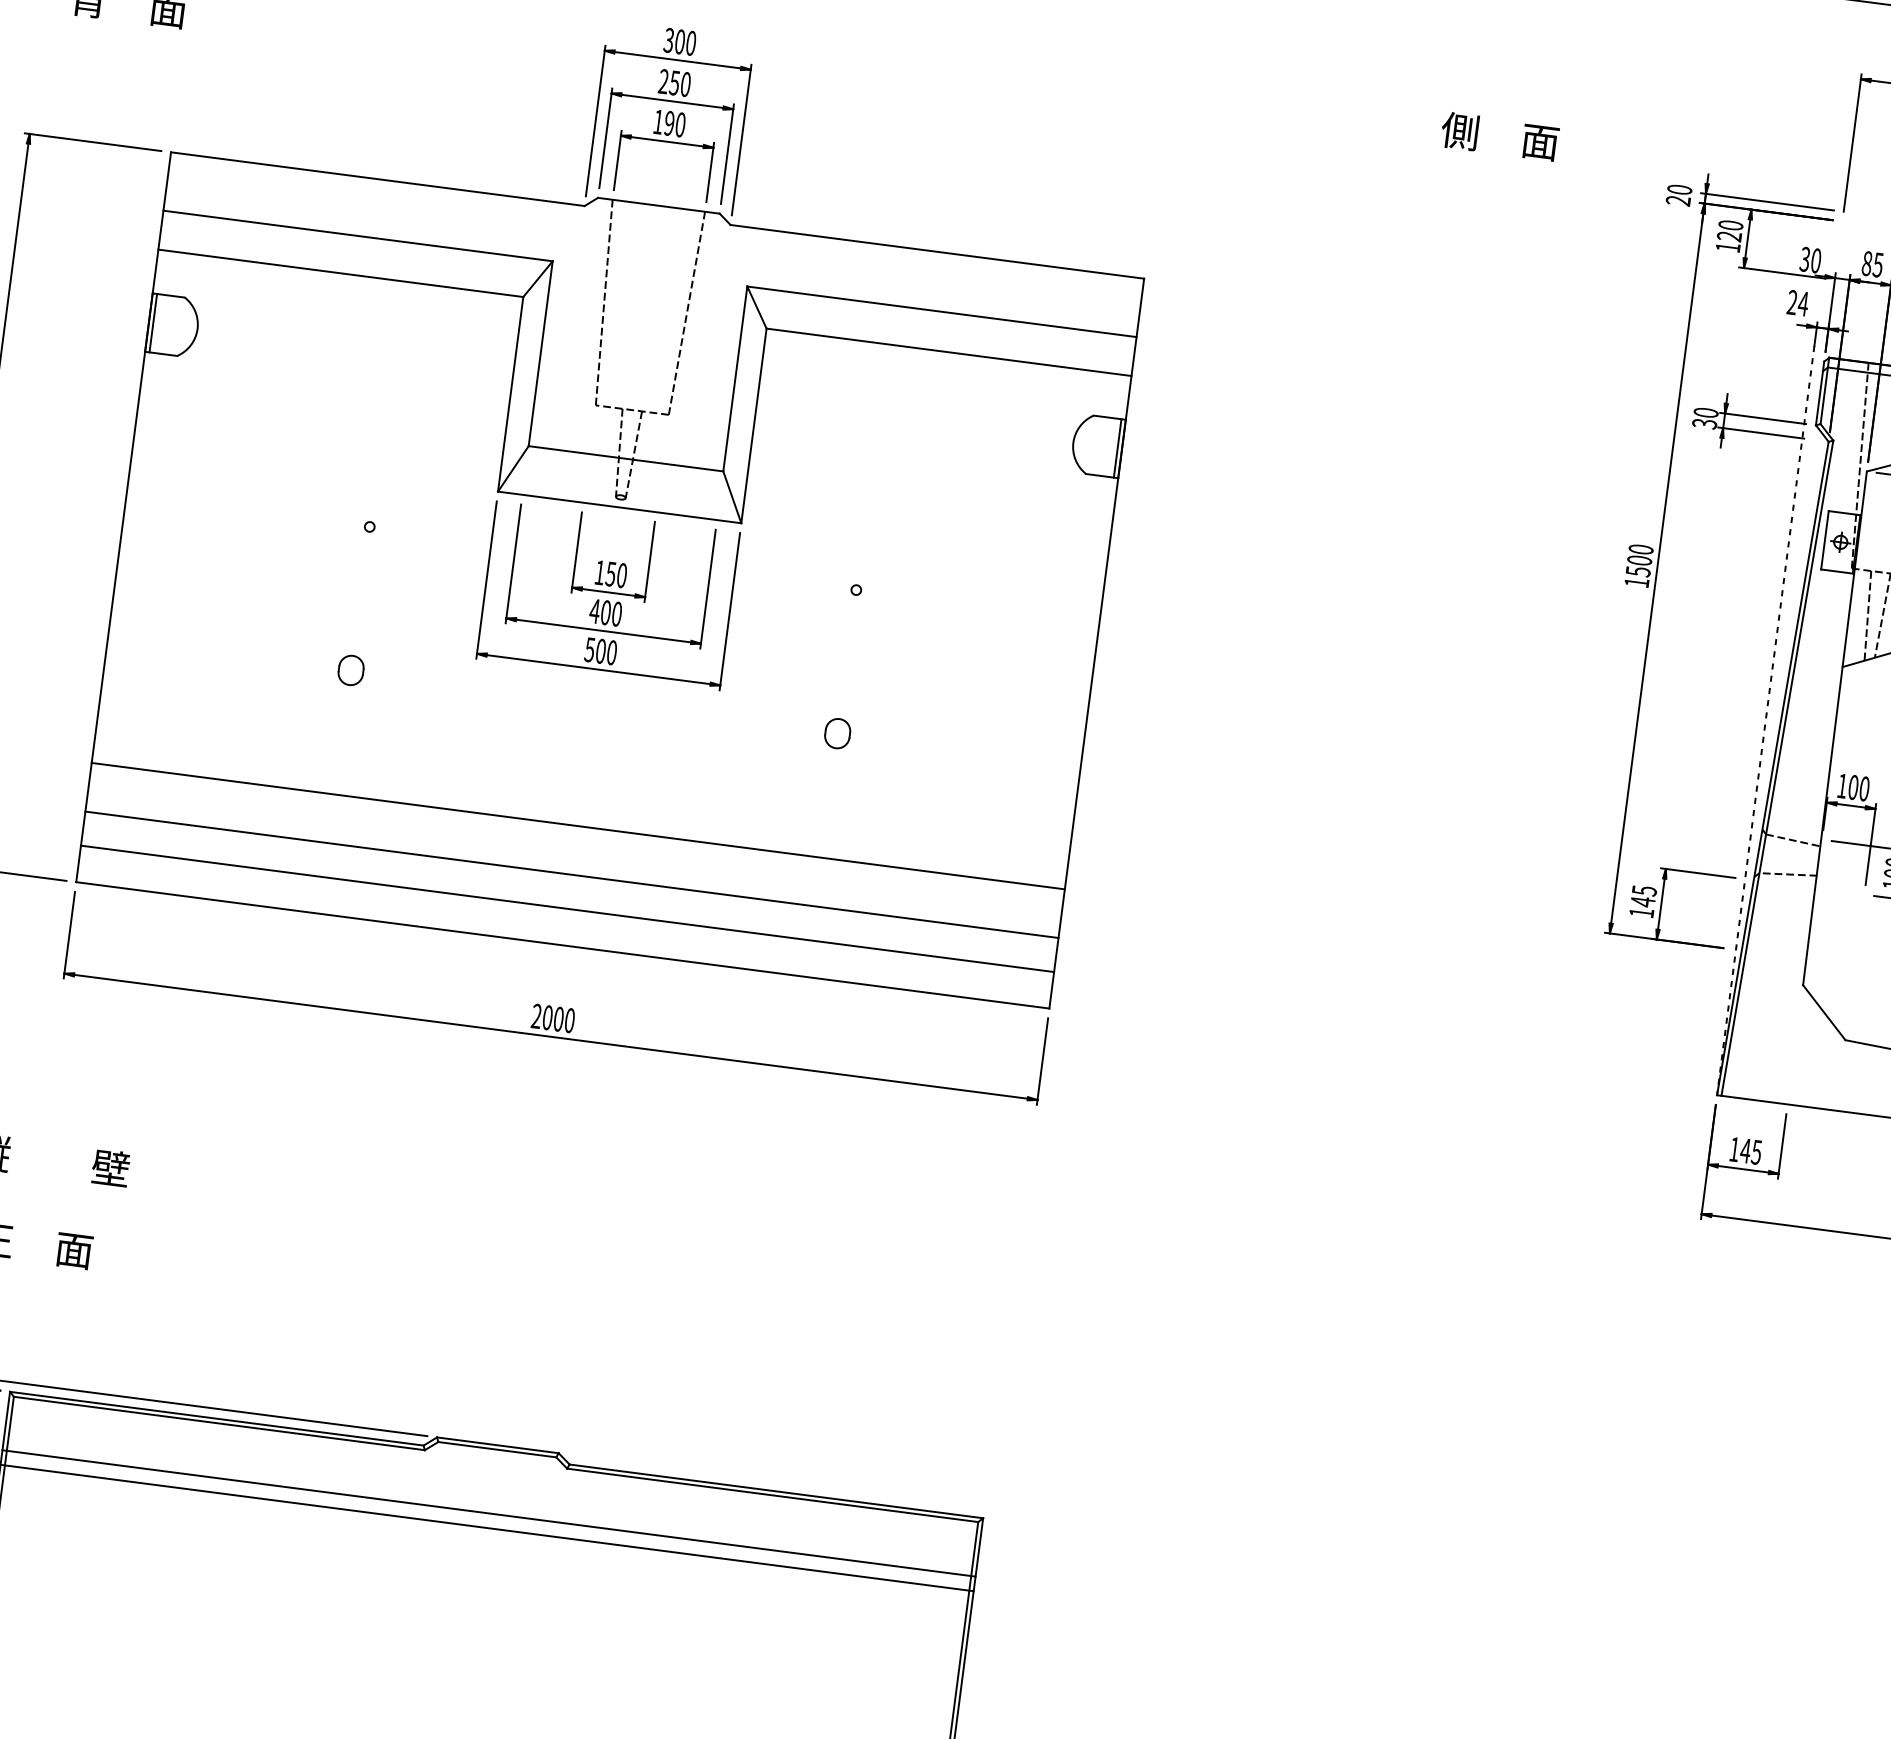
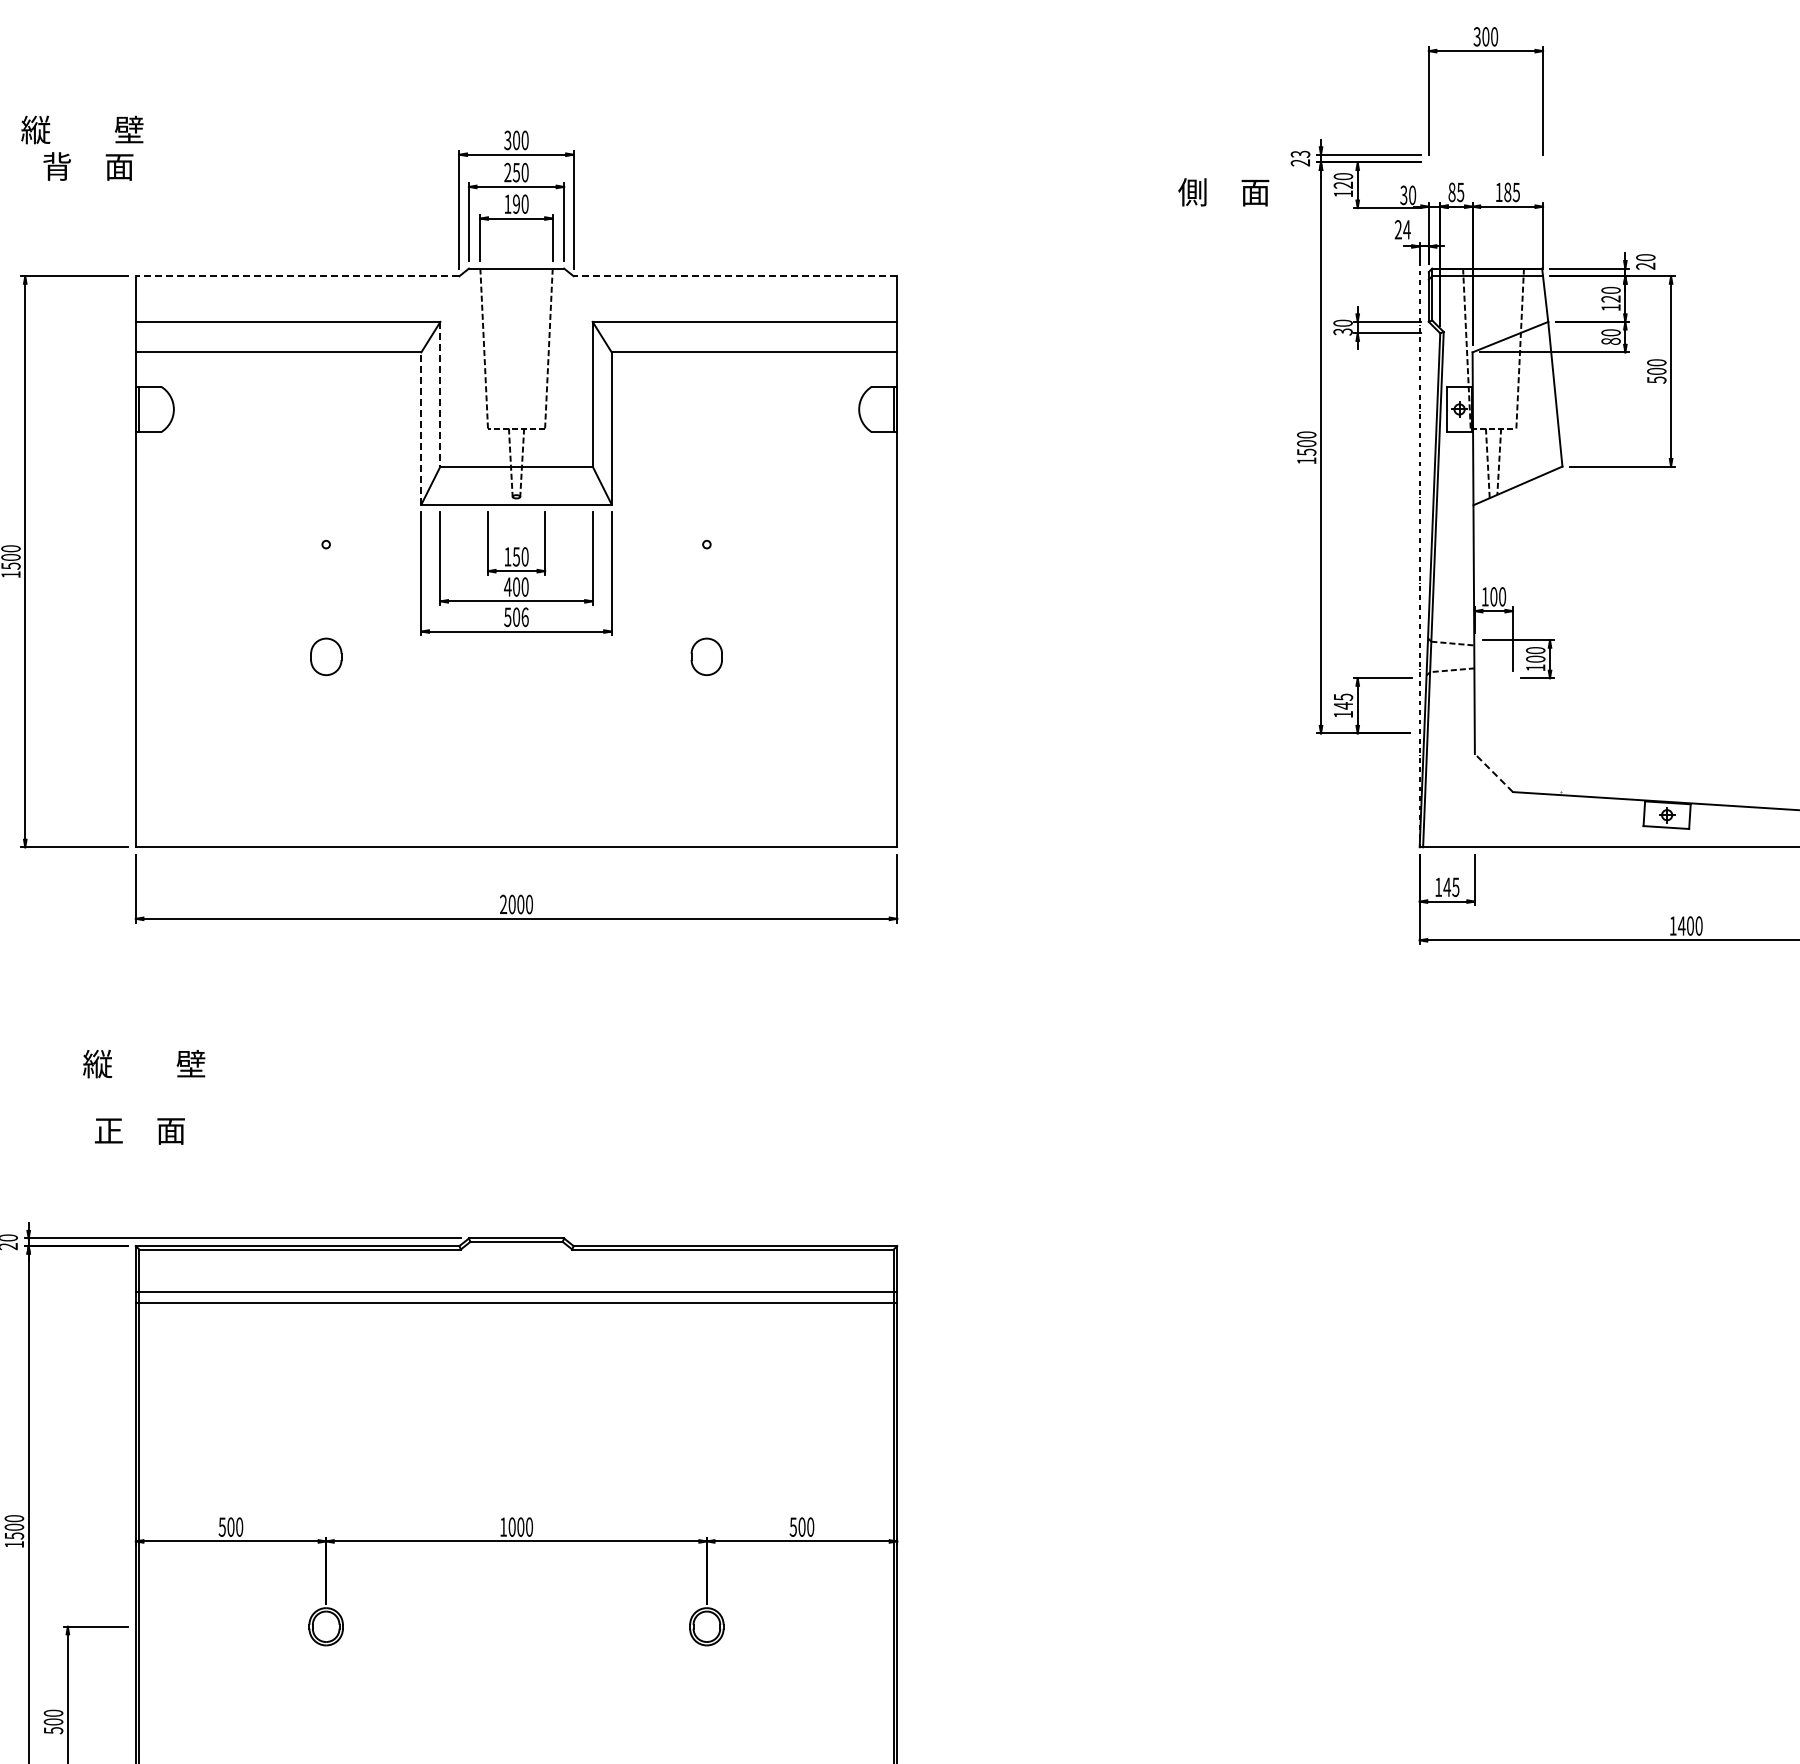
text: (1499, 136) -> (1223, 192), moved
line: (377, 179) -> (297, 276), solid -> dashed
text: (1679, 188) -> (1300, 153), 20 -> 23
line: (937, 252) -> (735, 276), solid -> dashed
line: (540, 354) -> (440, 394), solid -> dashed
line: (510, 394) -> (421, 428), solid -> dashed
text: (611, 651) -> (524, 616), 500 -> 506
part: (350, 669) -> (325, 656), size x1.6
part: (837, 733) -> (706, 656), size x1.6
line: (578, 826) -> (516, 754), removed
line: (571, 875) -> (516, 792), removed
line: (567, 908) -> (516, 818), removed
line: (1823, 1013) -> (1493, 773), solid -> dashed

